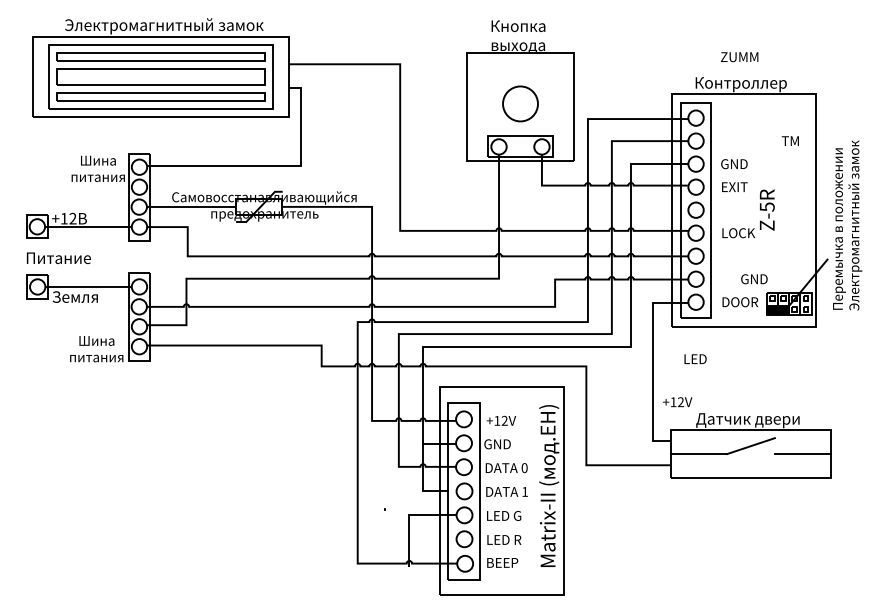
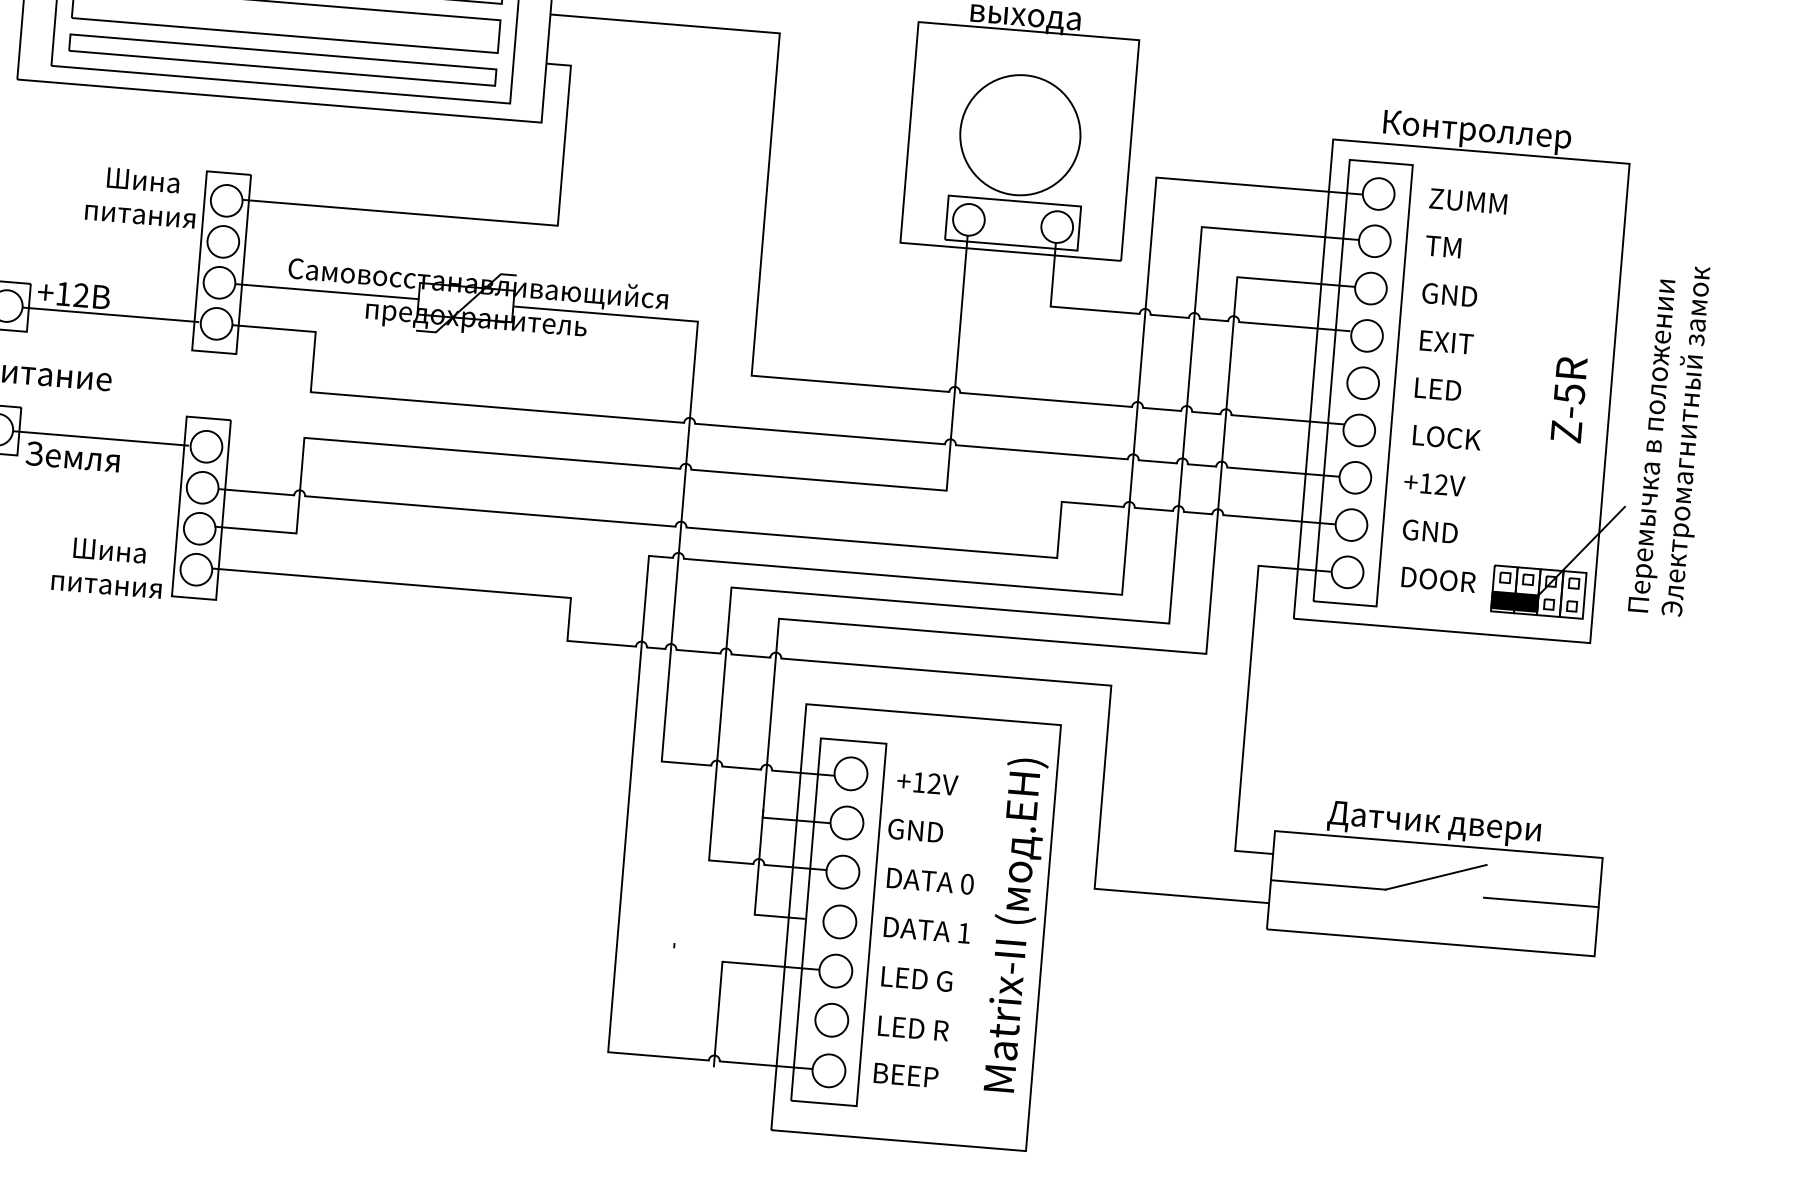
text: (739, 57) -> (1467, 202), moved
circle: (520, 103) -> (1020, 134), size x1.67
text: (789, 140) -> (1441, 245), moved
text: (767, 209) -> (1569, 398), moved
text: (754, 279) -> (1430, 532), moved
text: (695, 359) -> (1438, 389), moved
text: (677, 402) -> (1434, 484), moved

